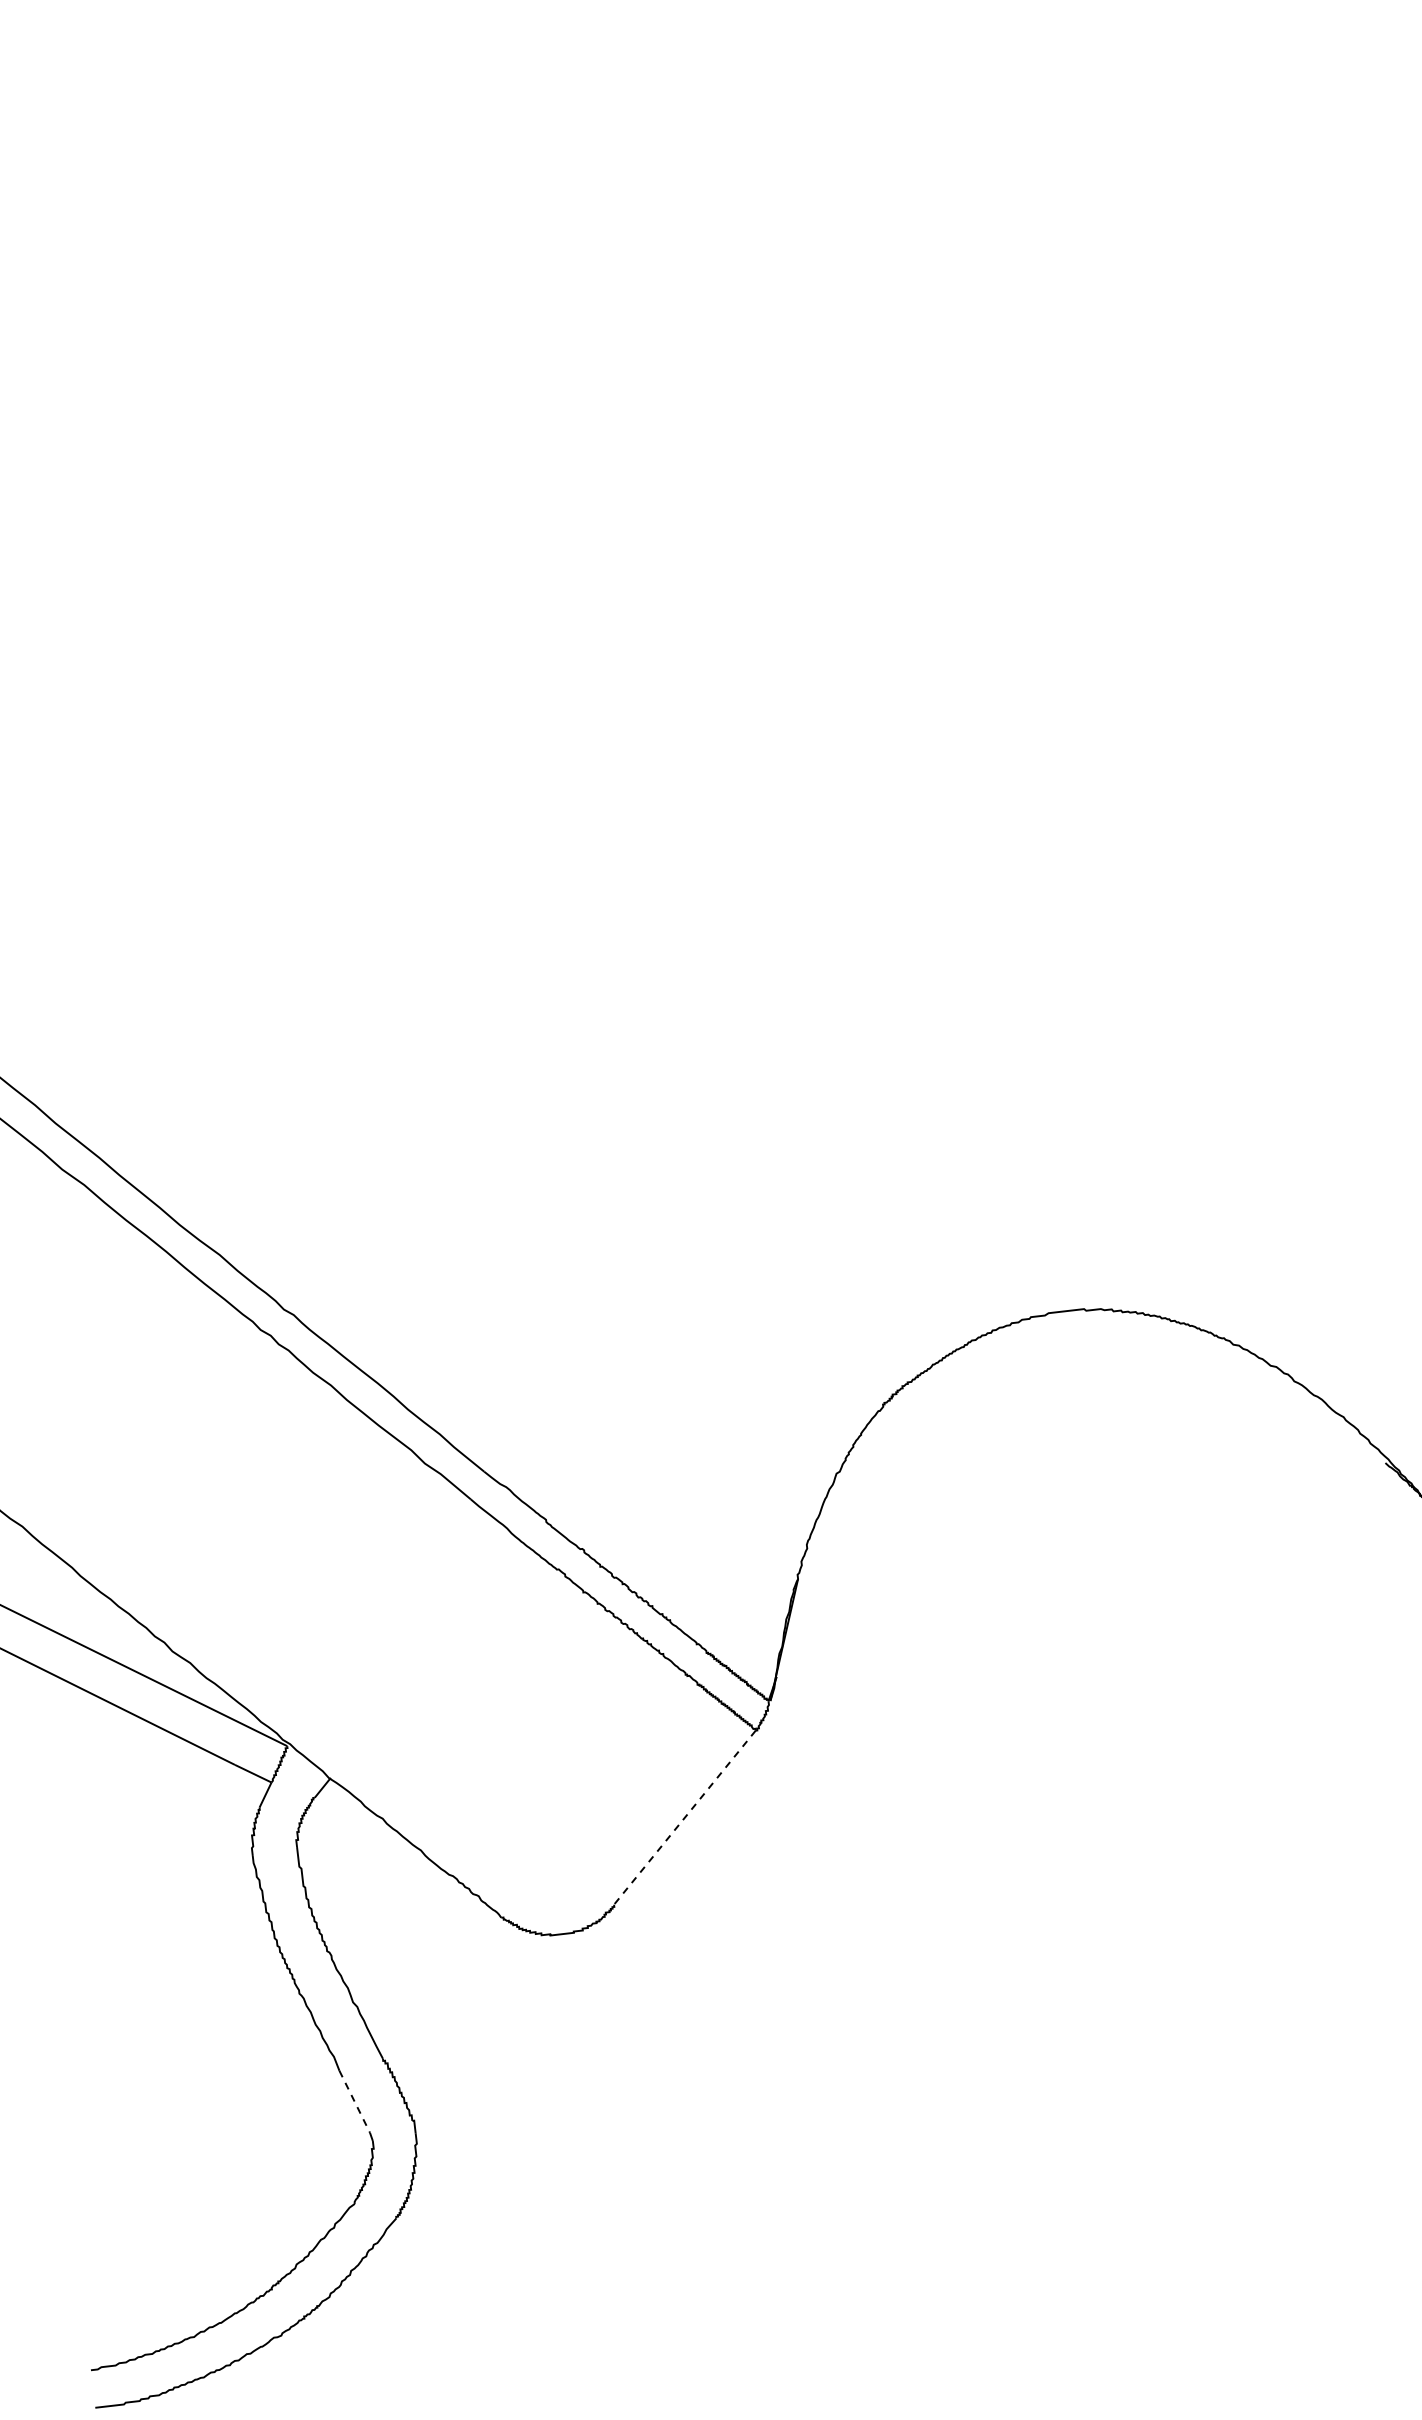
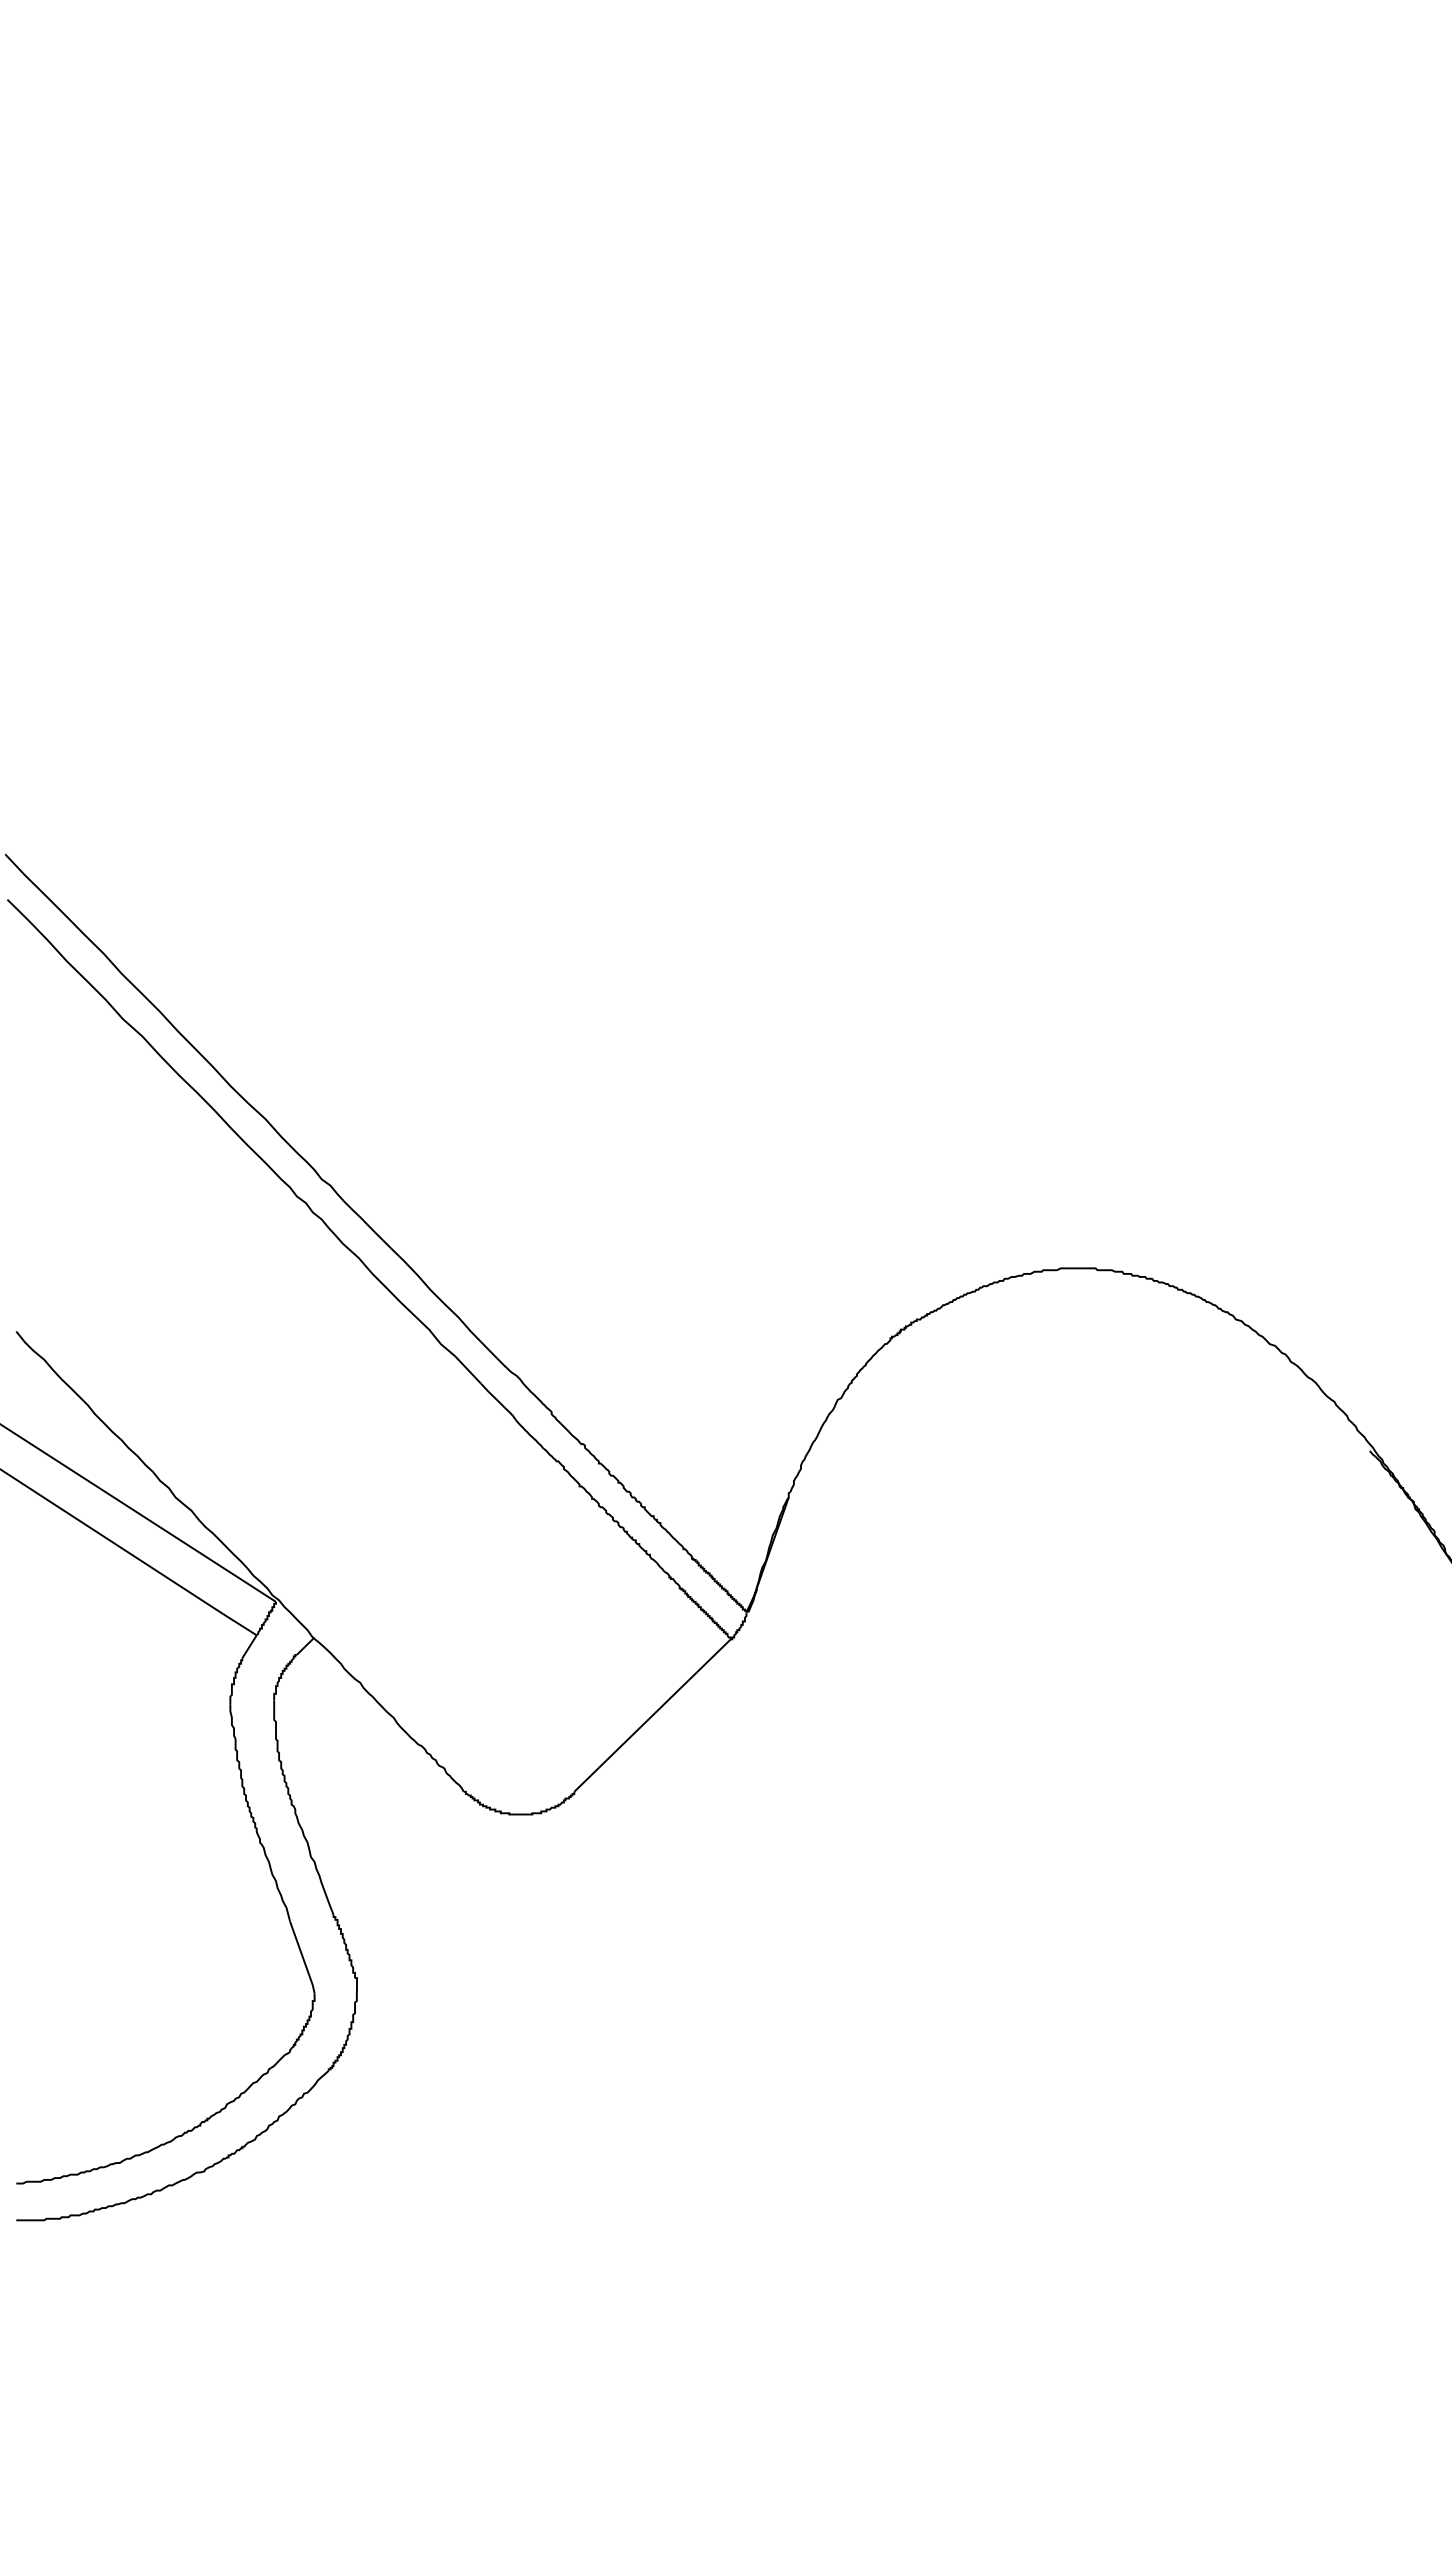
line: (684, 1817) -> (652, 1715), dashed -> solid
line: (354, 2101) -> (301, 1953), dashed -> solid

